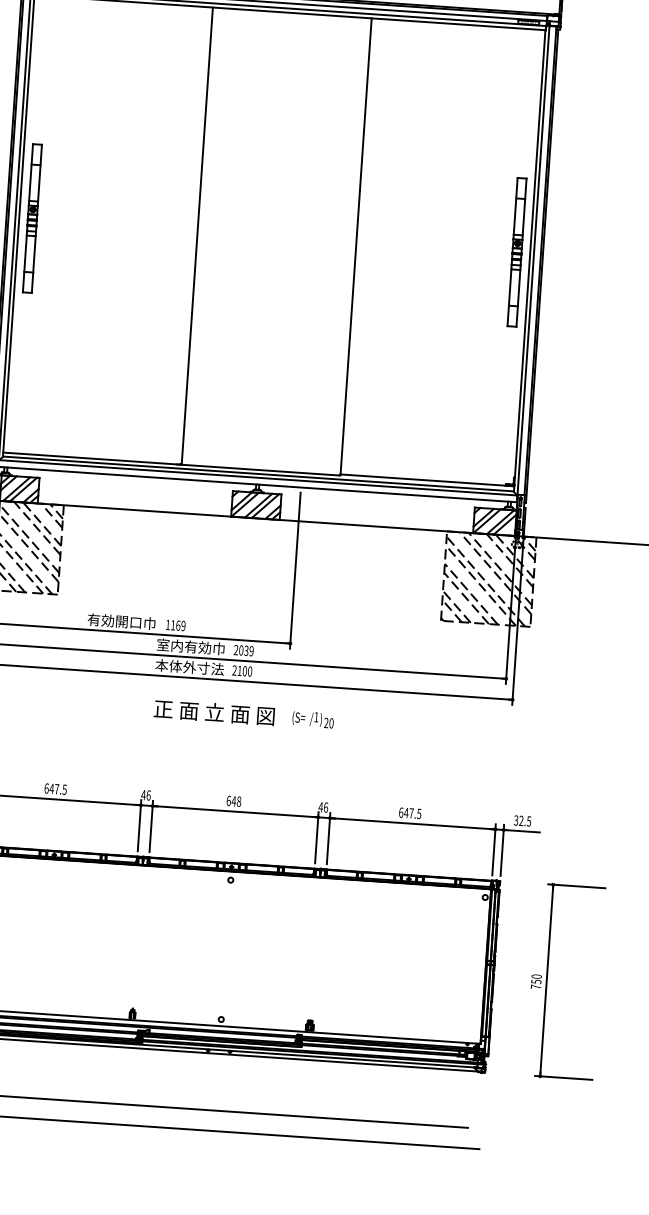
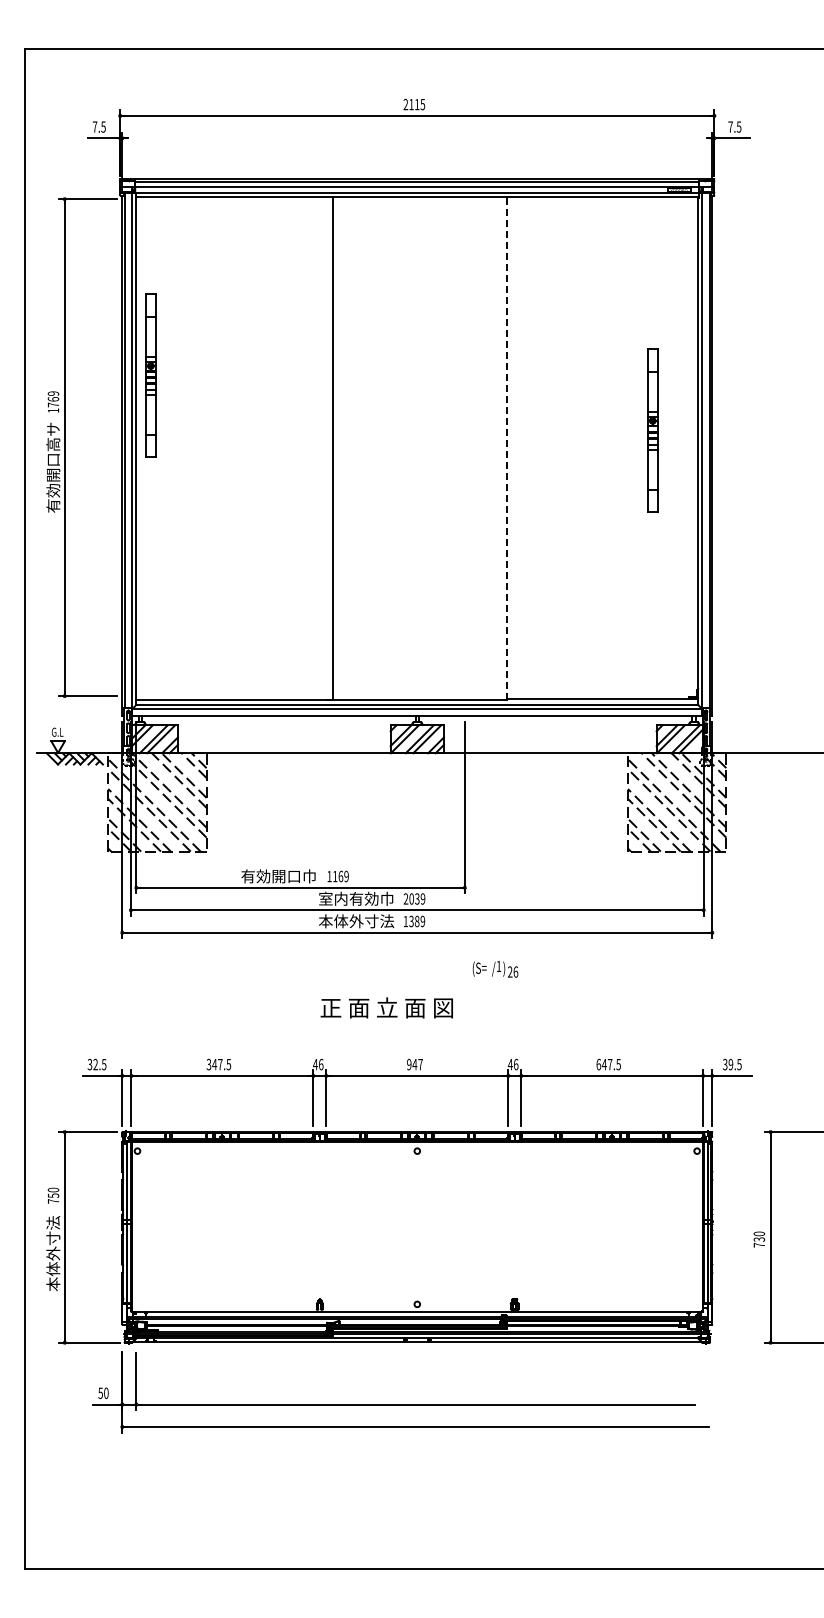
part: (32, 218) -> (150, 375), moved
line: (356, 246) -> (507, 448), solid -> dashed
part: (516, 252) -> (652, 430), moved
text: (242, 671) -> (414, 921), 2100 -> 1389
text: (214, 712) -> (386, 1007), moved
text: (331, 722) -> (515, 971), 20 -> 26
text: (46, 788) -> (208, 1064), 647.5 -> 347.5
text: (233, 801) -> (414, 1064), 648 -> 947
text: (521, 820) -> (730, 1064), 32.5 -> 39.5
text: (535, 981) -> (758, 1239), 750 -> 730

